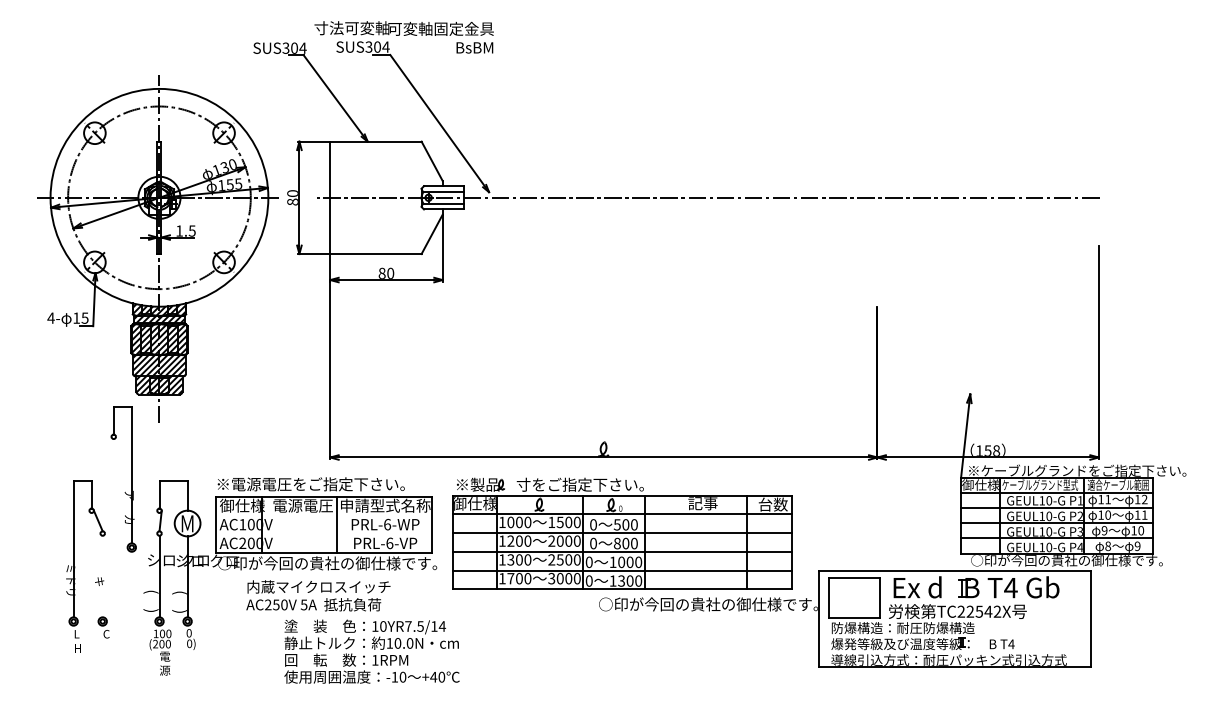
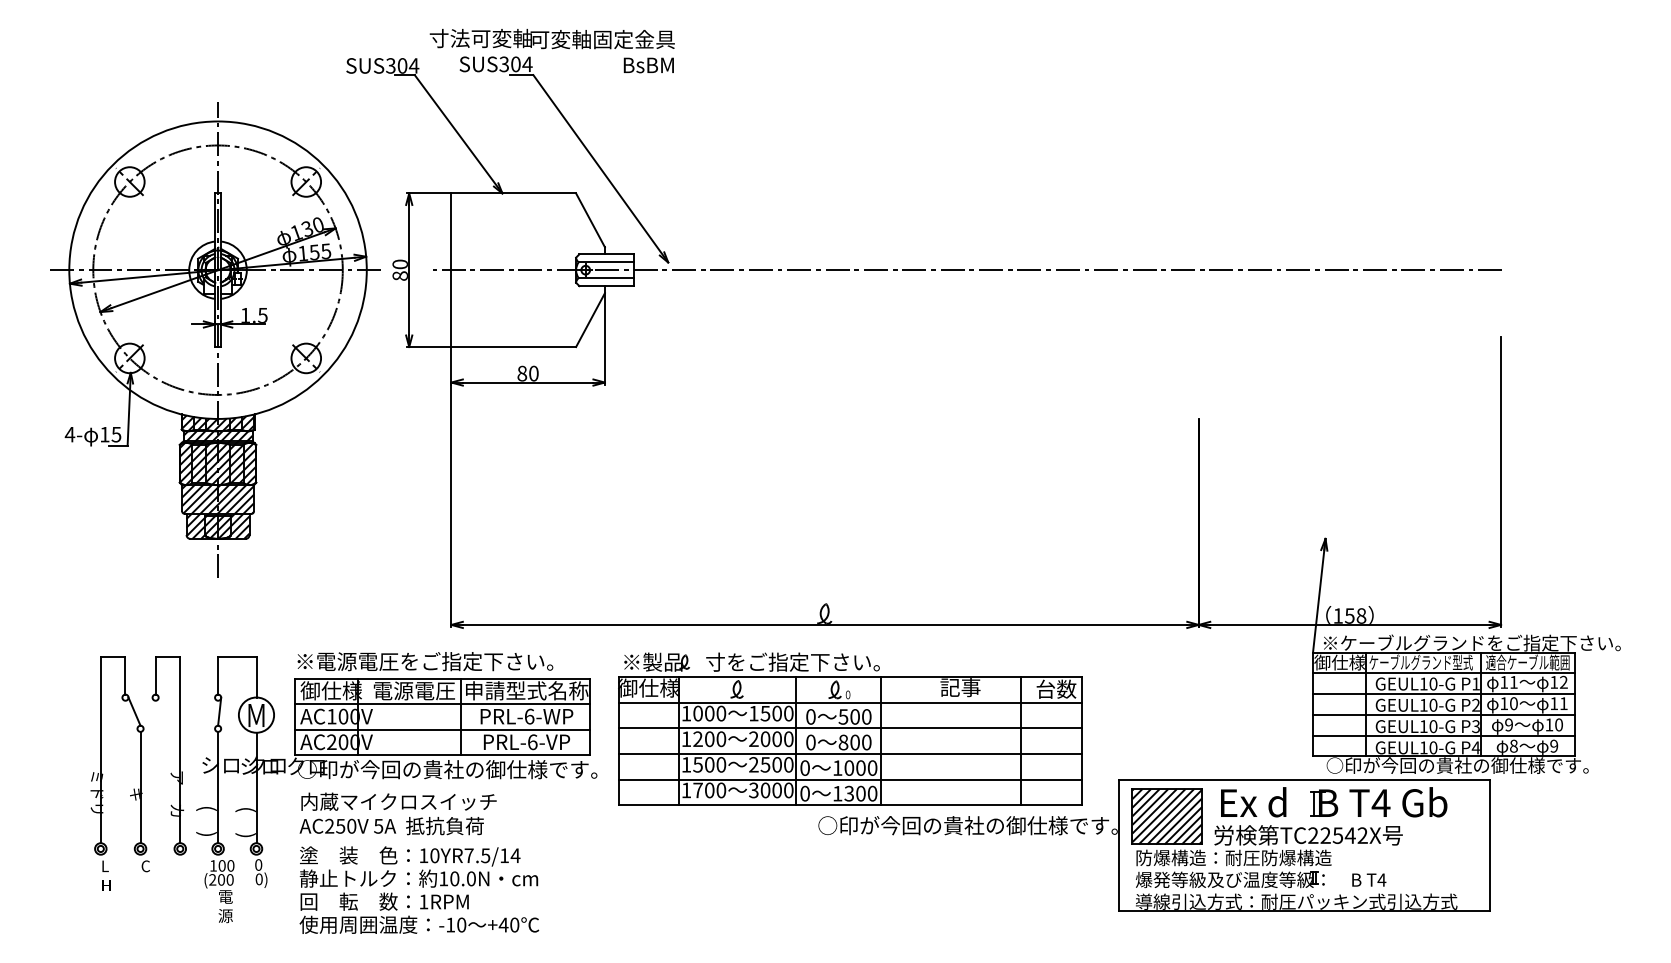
part: (131, 479) -> (179, 755), moved
line: (323, 515) -> (442, 704), added
line: (323, 534) -> (442, 729), added
text: (510, 559) -> (697, 764), 1300 -> 1500
line: (102, 576) -> (140, 787), added
text: (317, 595) -> (397, 813), moved
hatch: (854, 597) -> (1167, 816), added
text: (372, 651) -> (419, 889), moved

